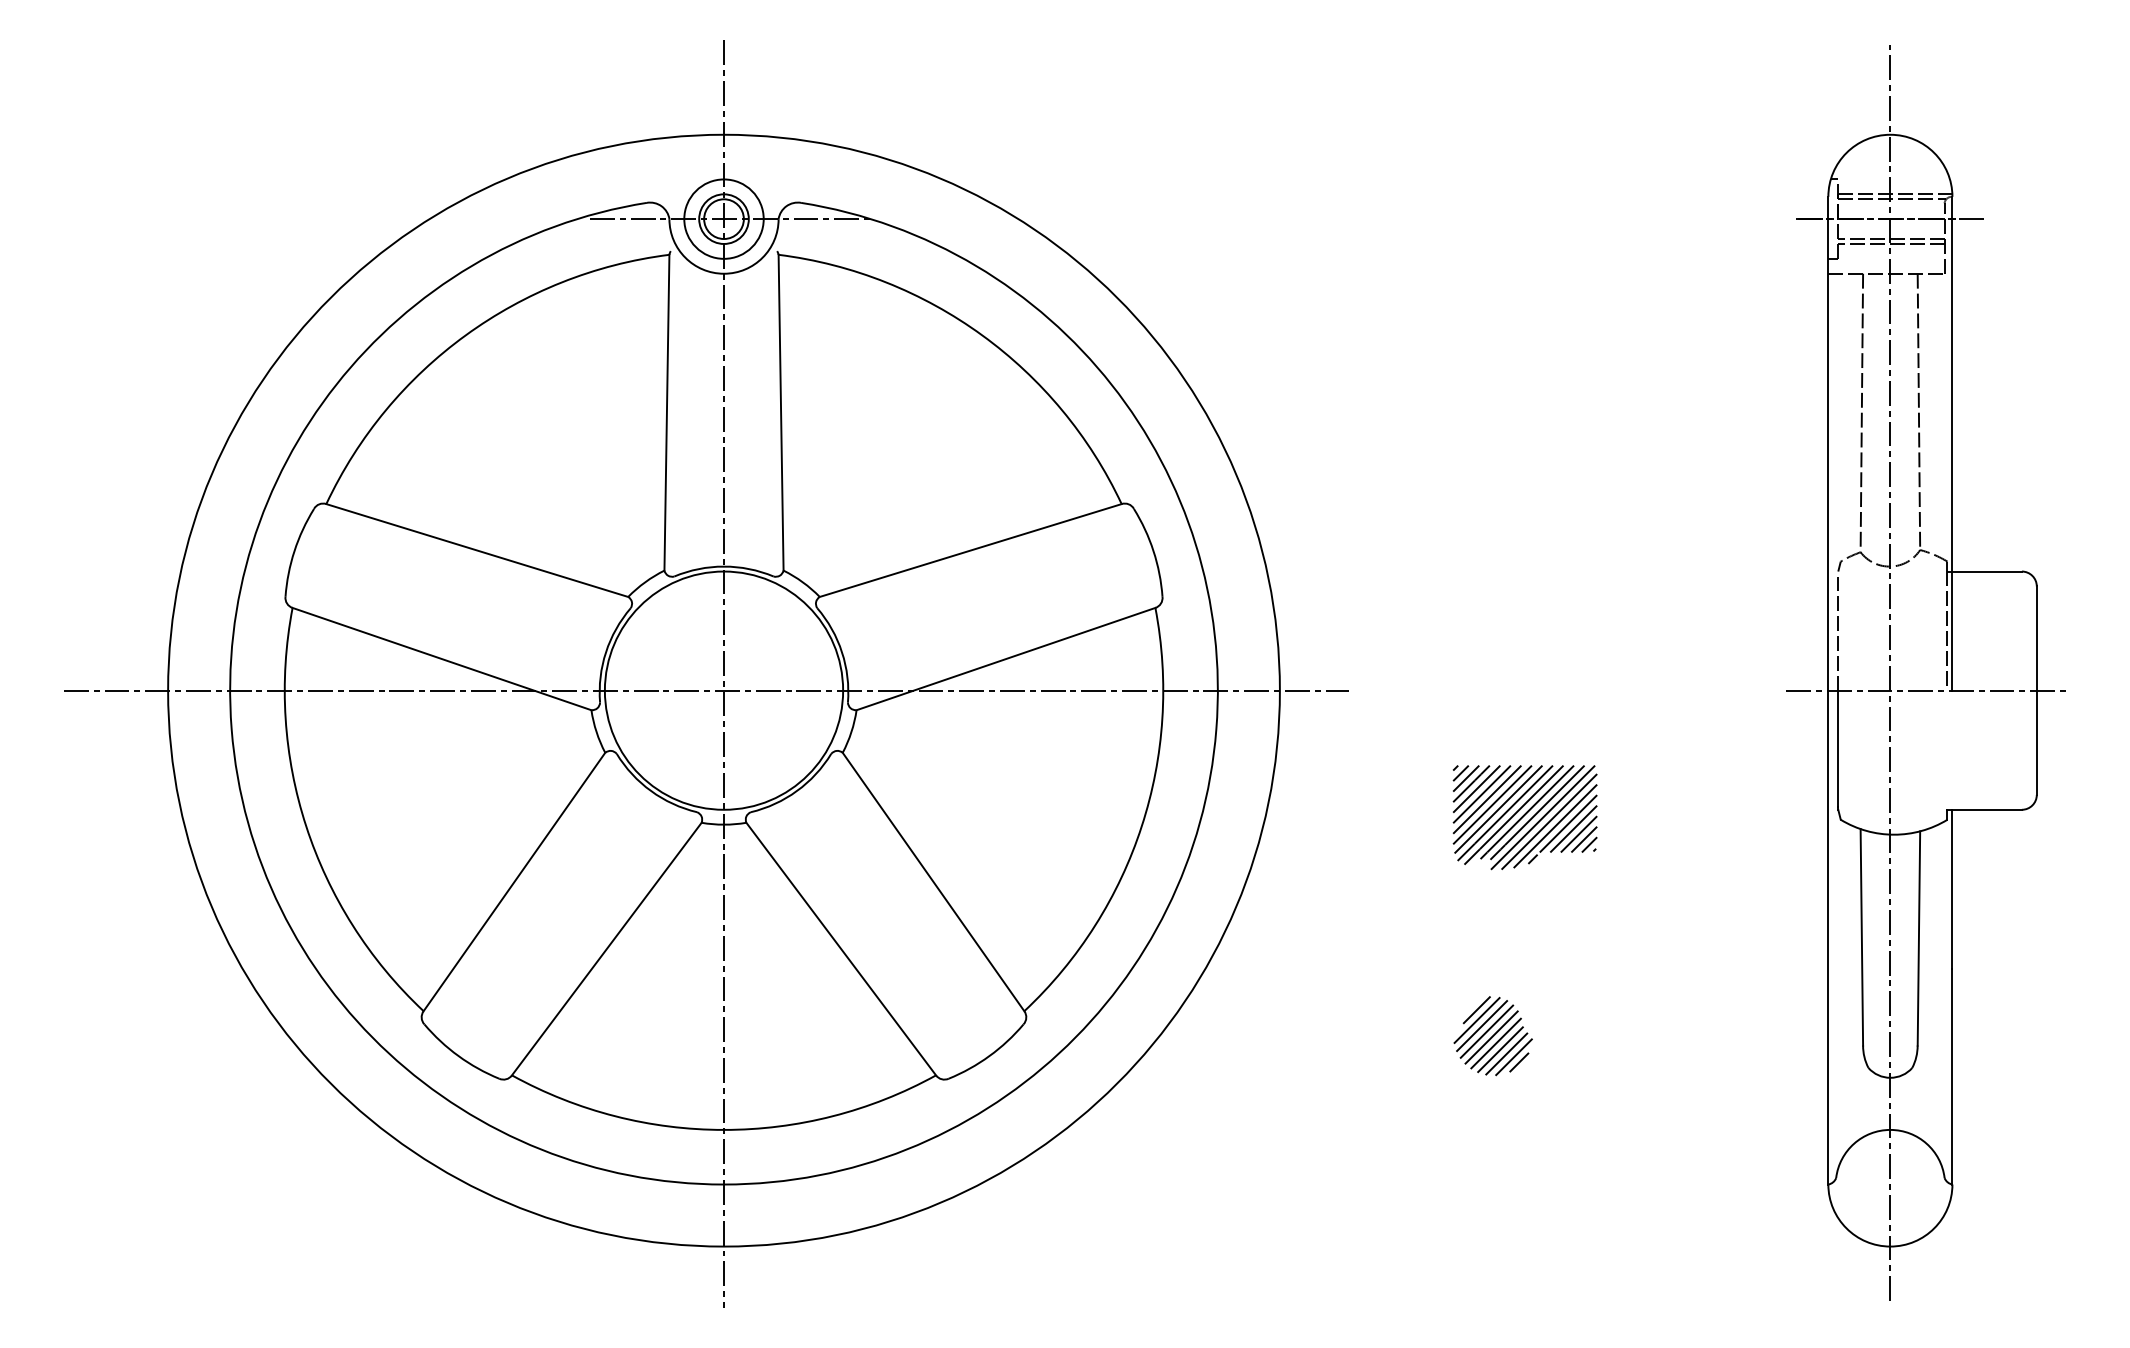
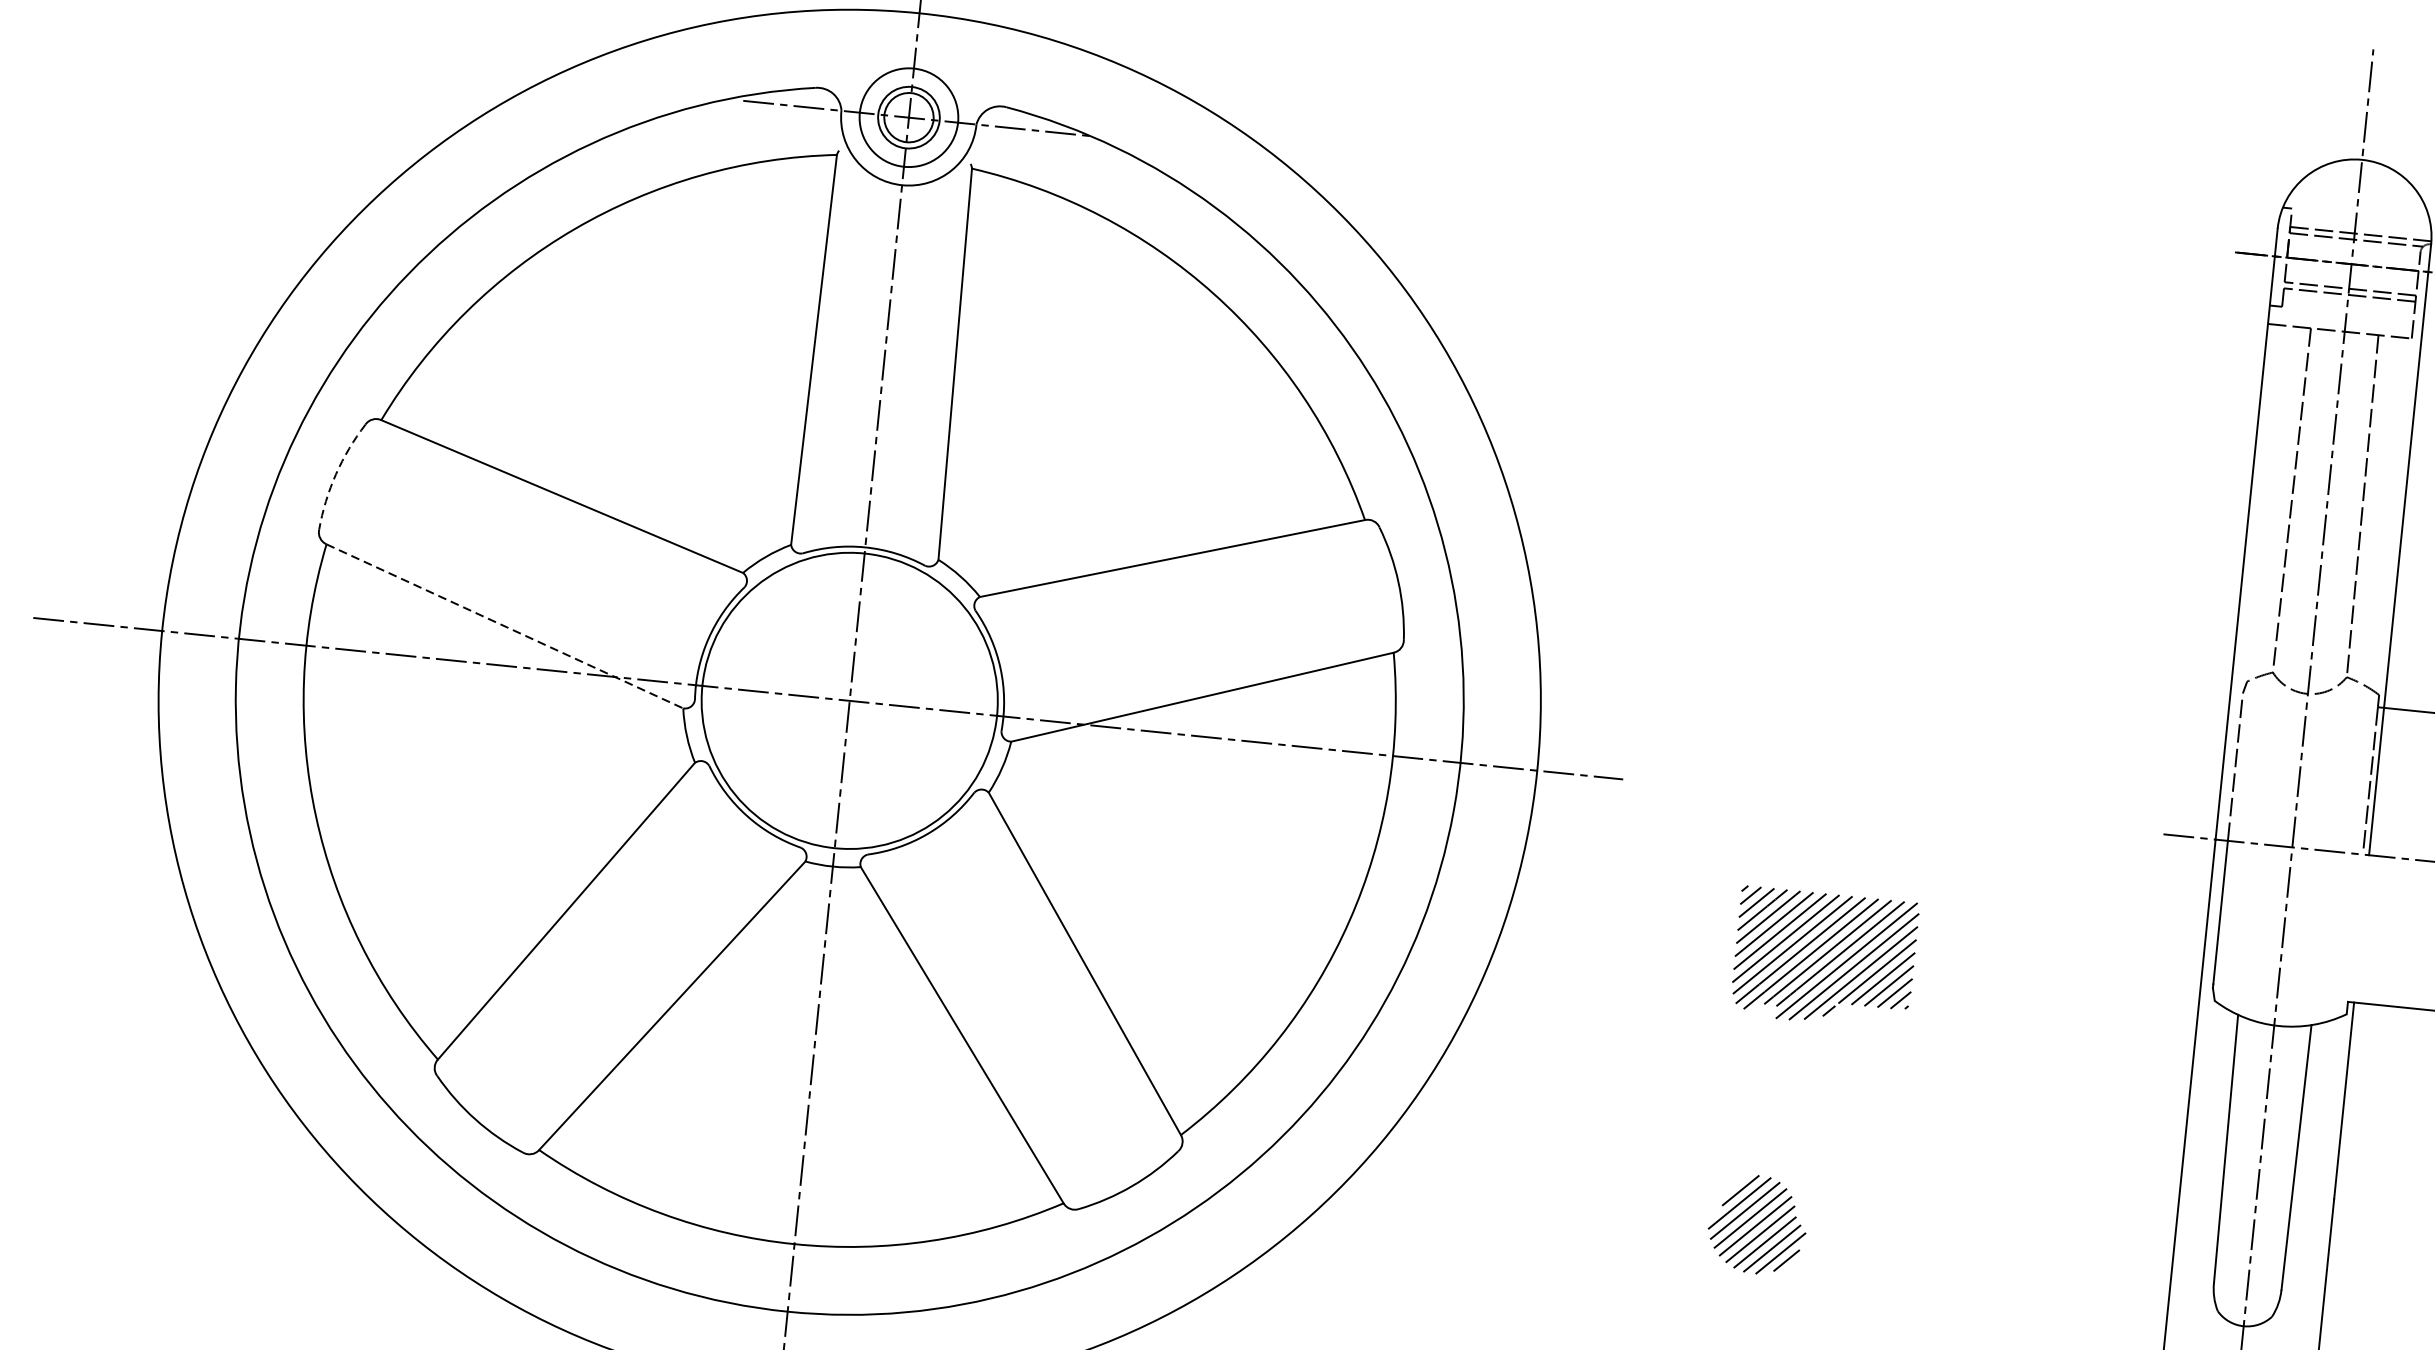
arc: (294, 551) -> (335, 474), solid -> dashed
line: (442, 659) -> (505, 626), solid -> dashed

